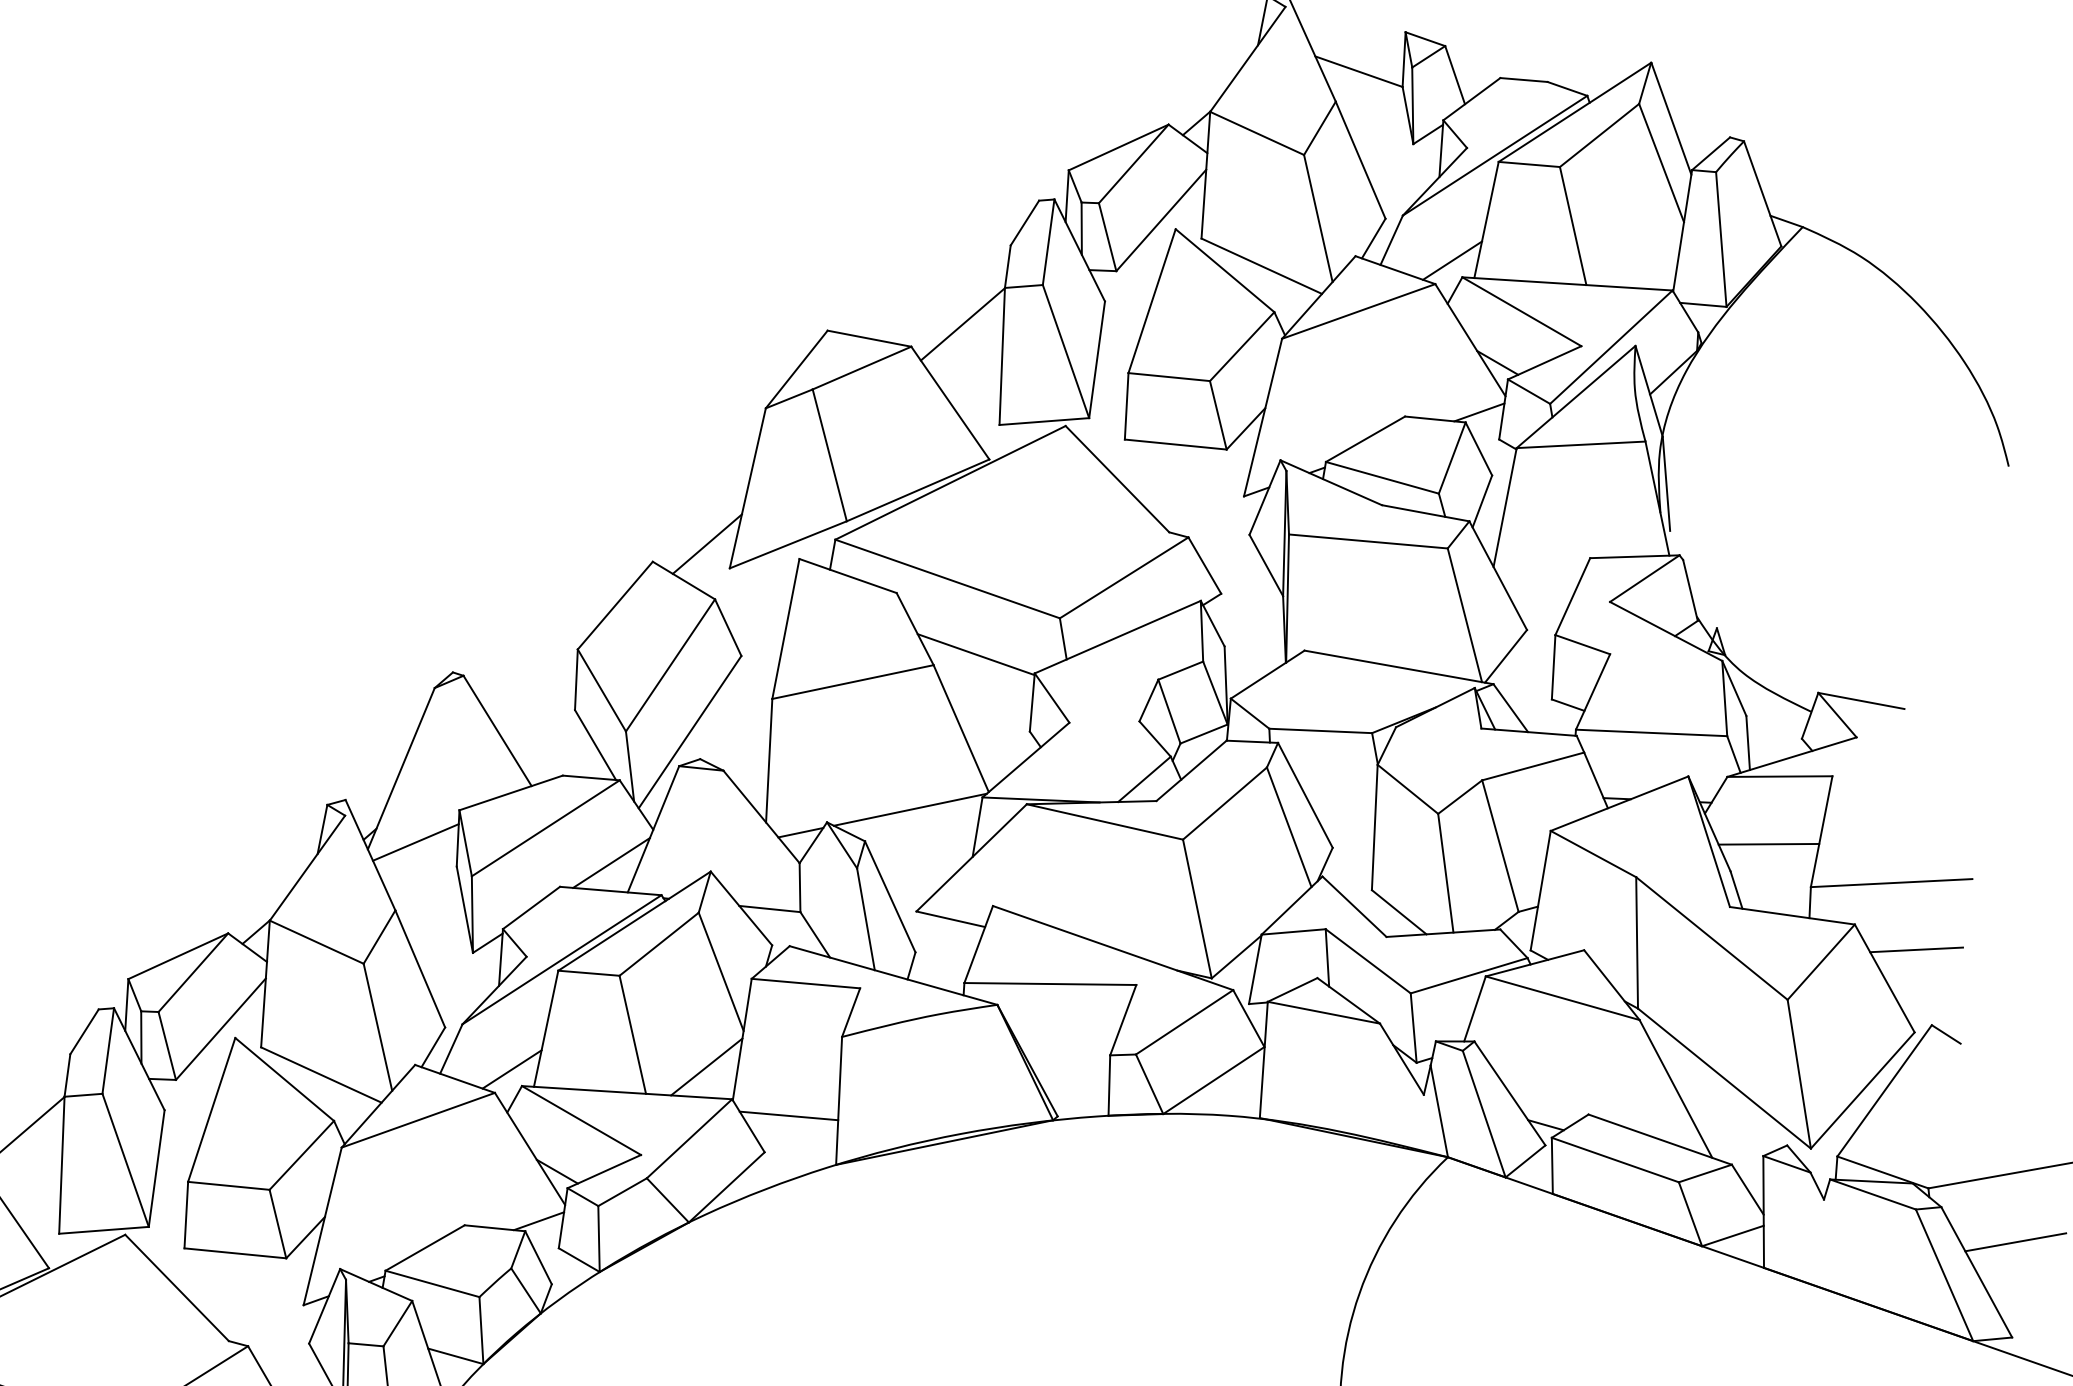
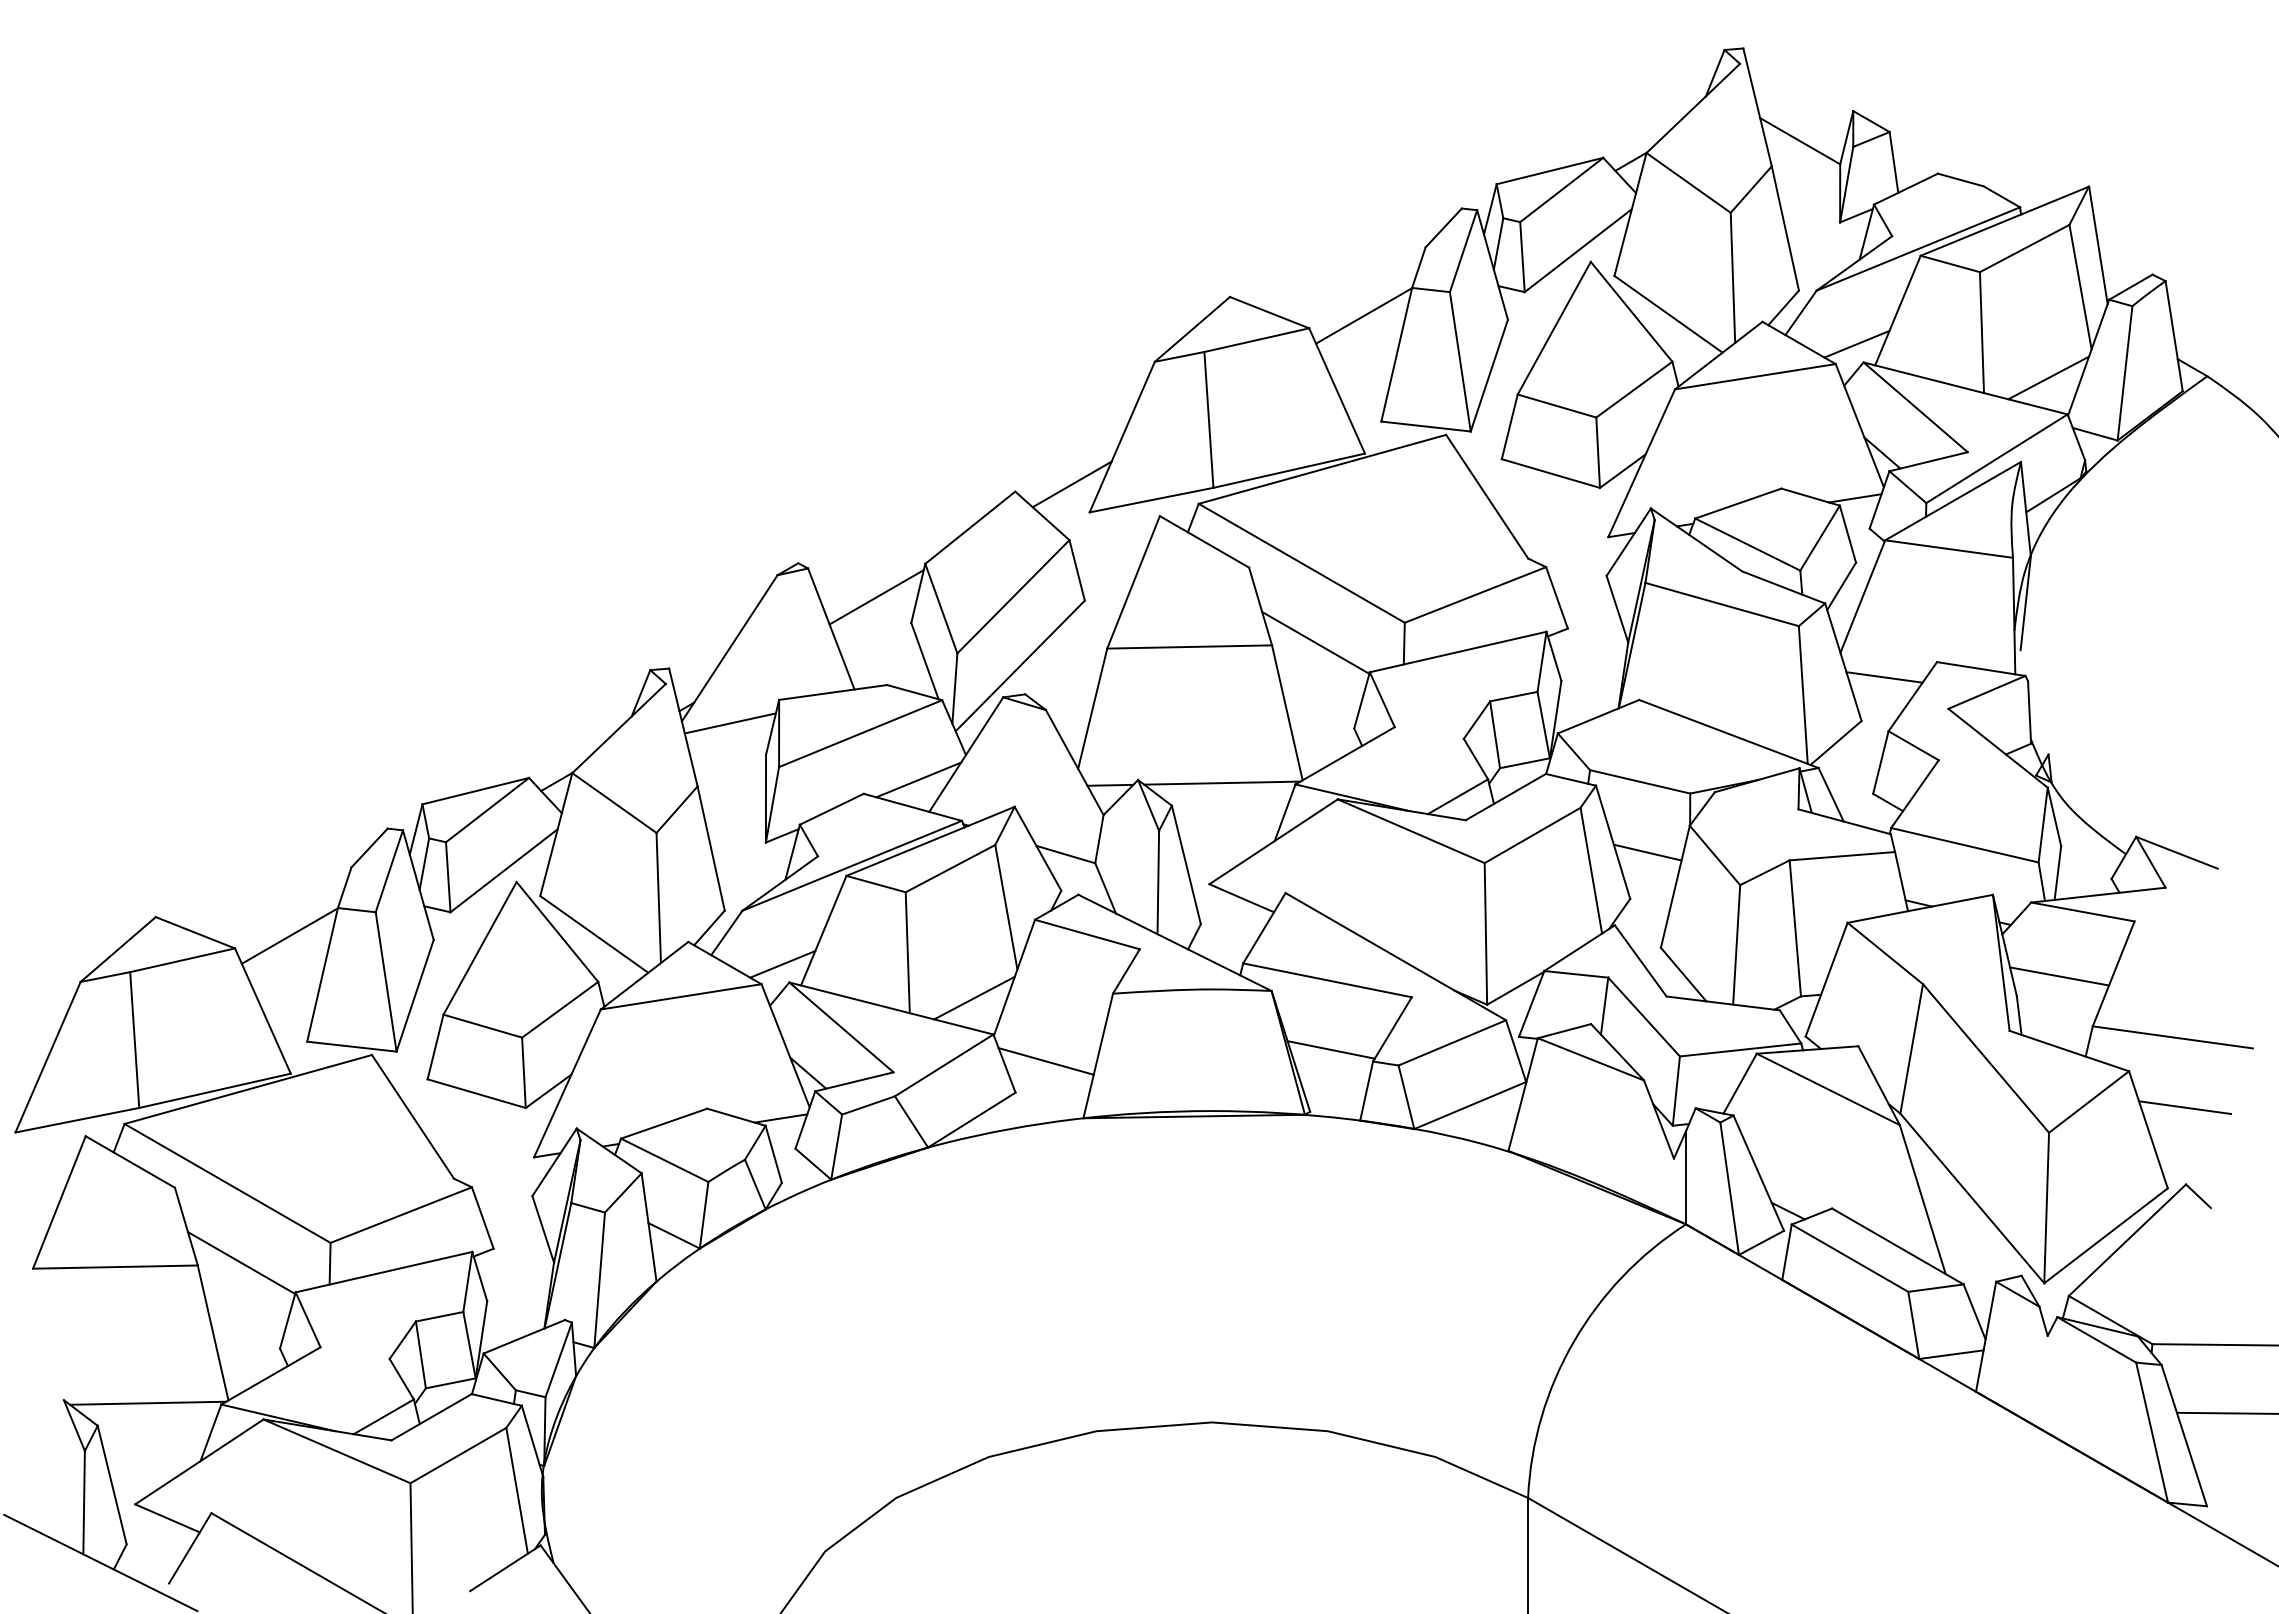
line: (1646, 257) -> (2048, 377), added
line: (1541, 583) -> (1884, 677), added
line: (536, 691) -> (876, 597), added
line: (1341, 798) -> (1647, 852), added
line: (1066, 1051) -> (1330, 1049), added

